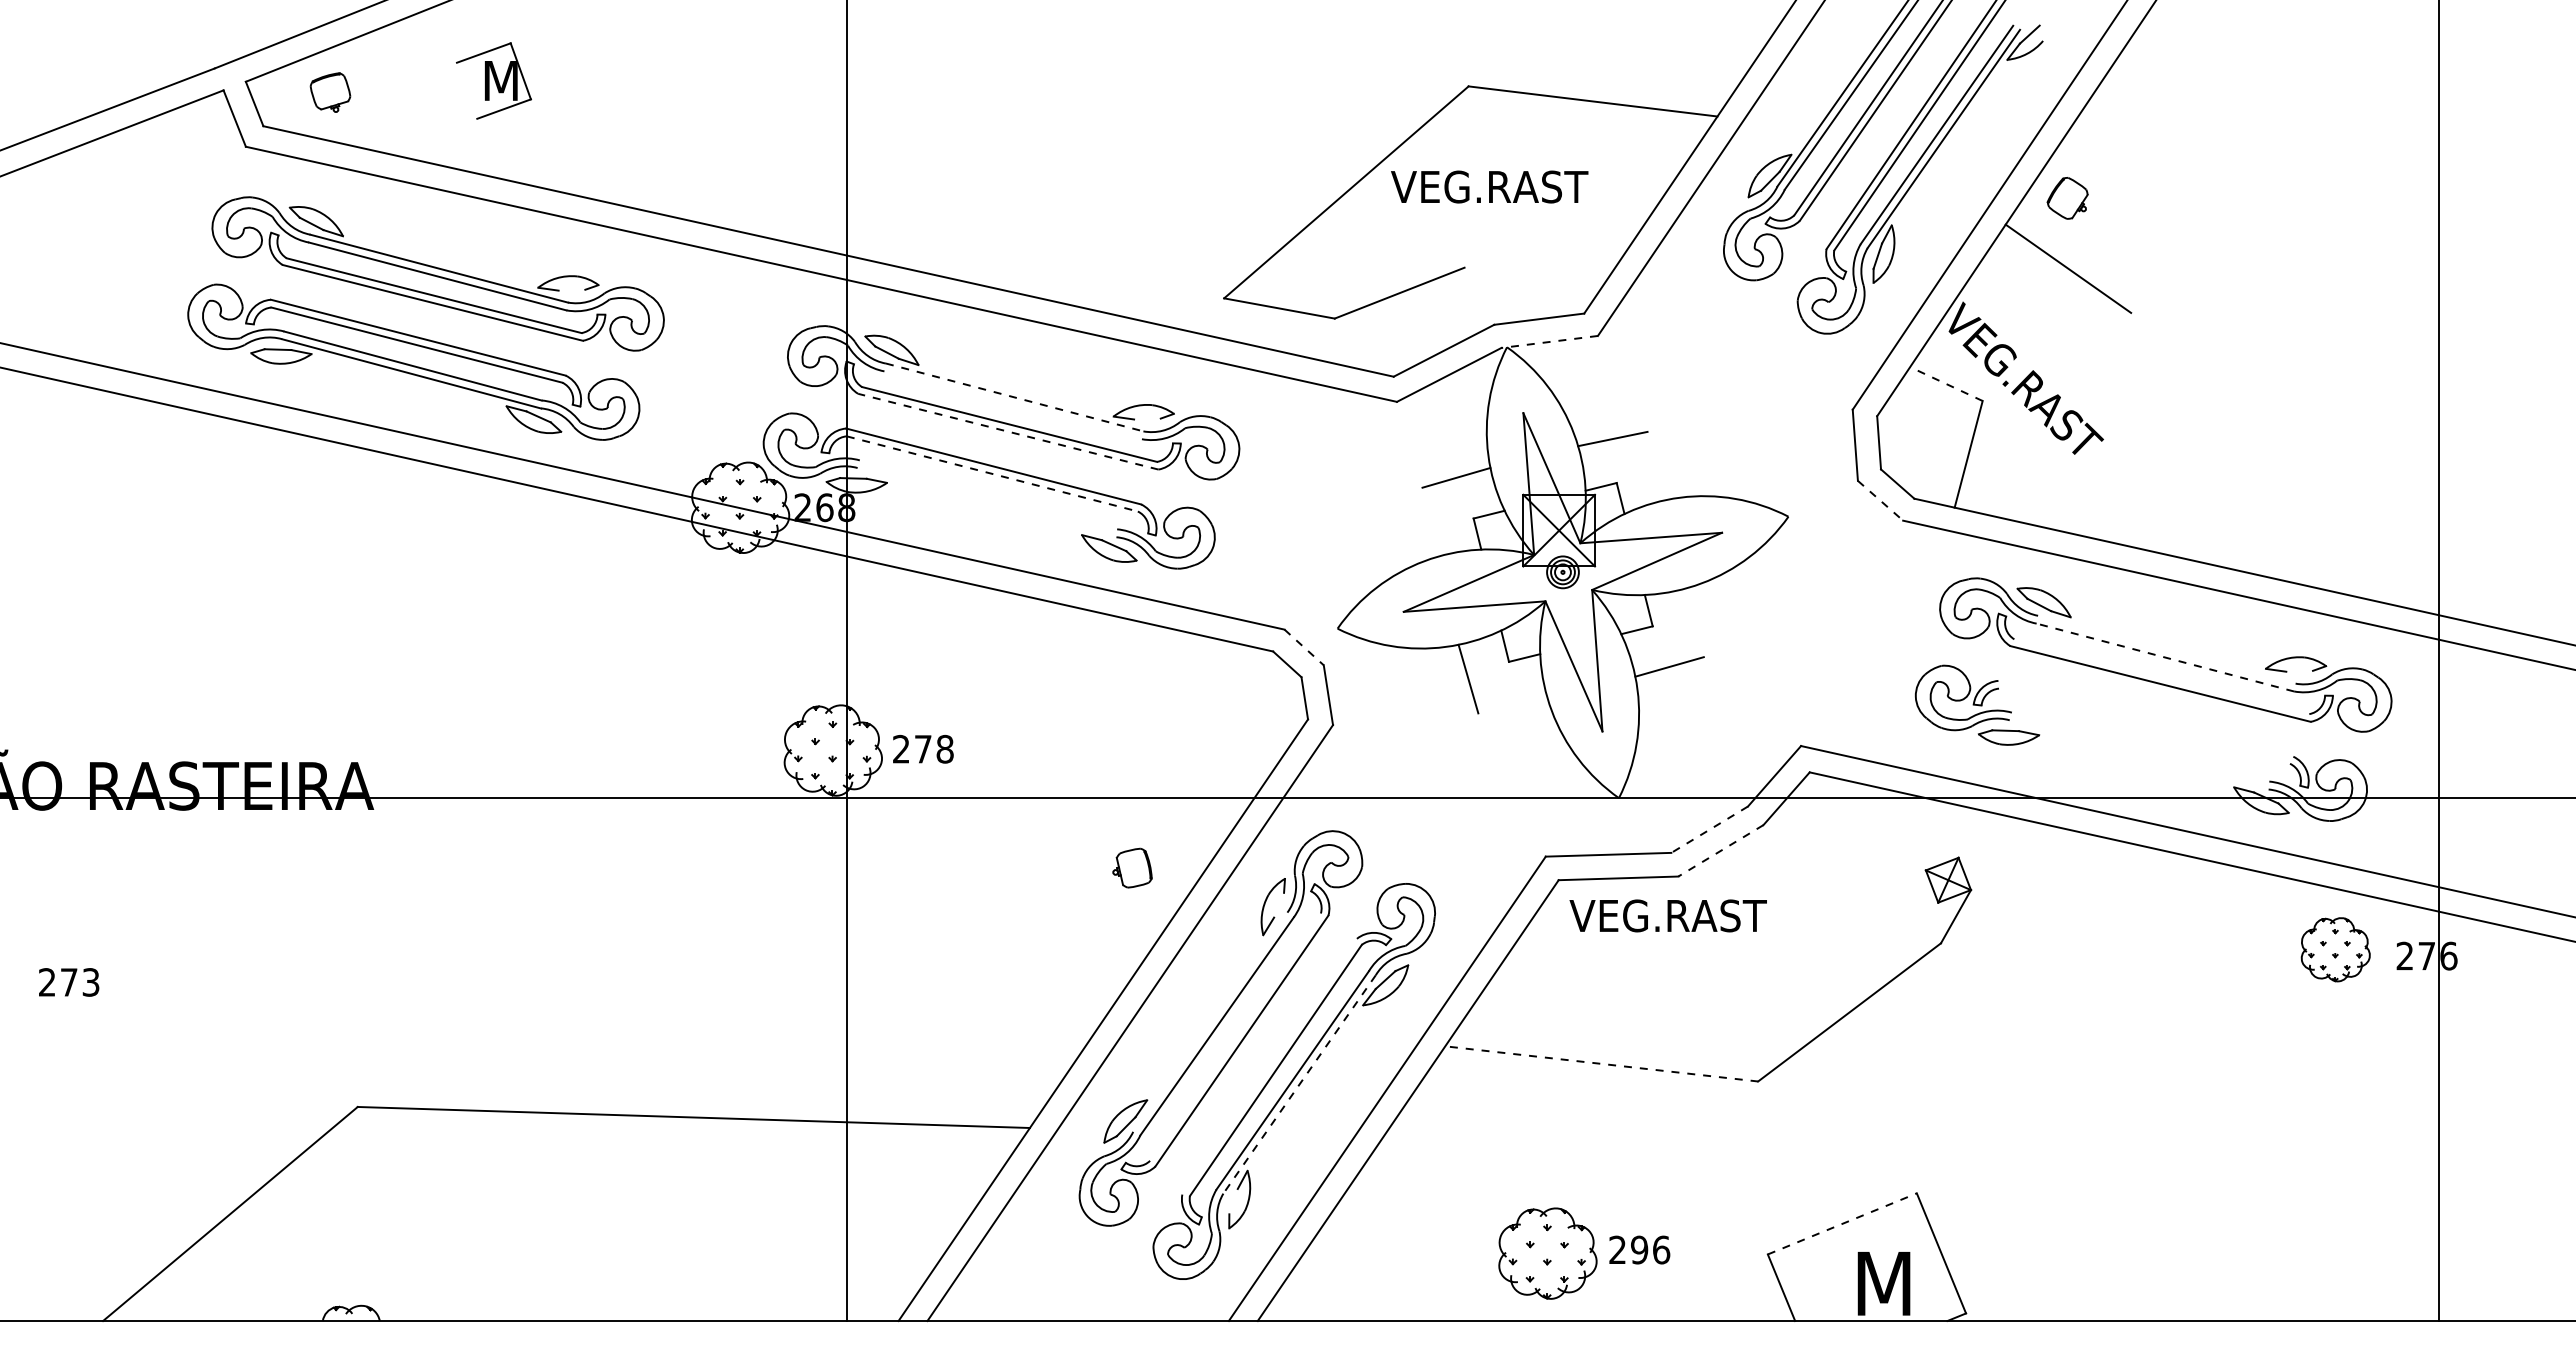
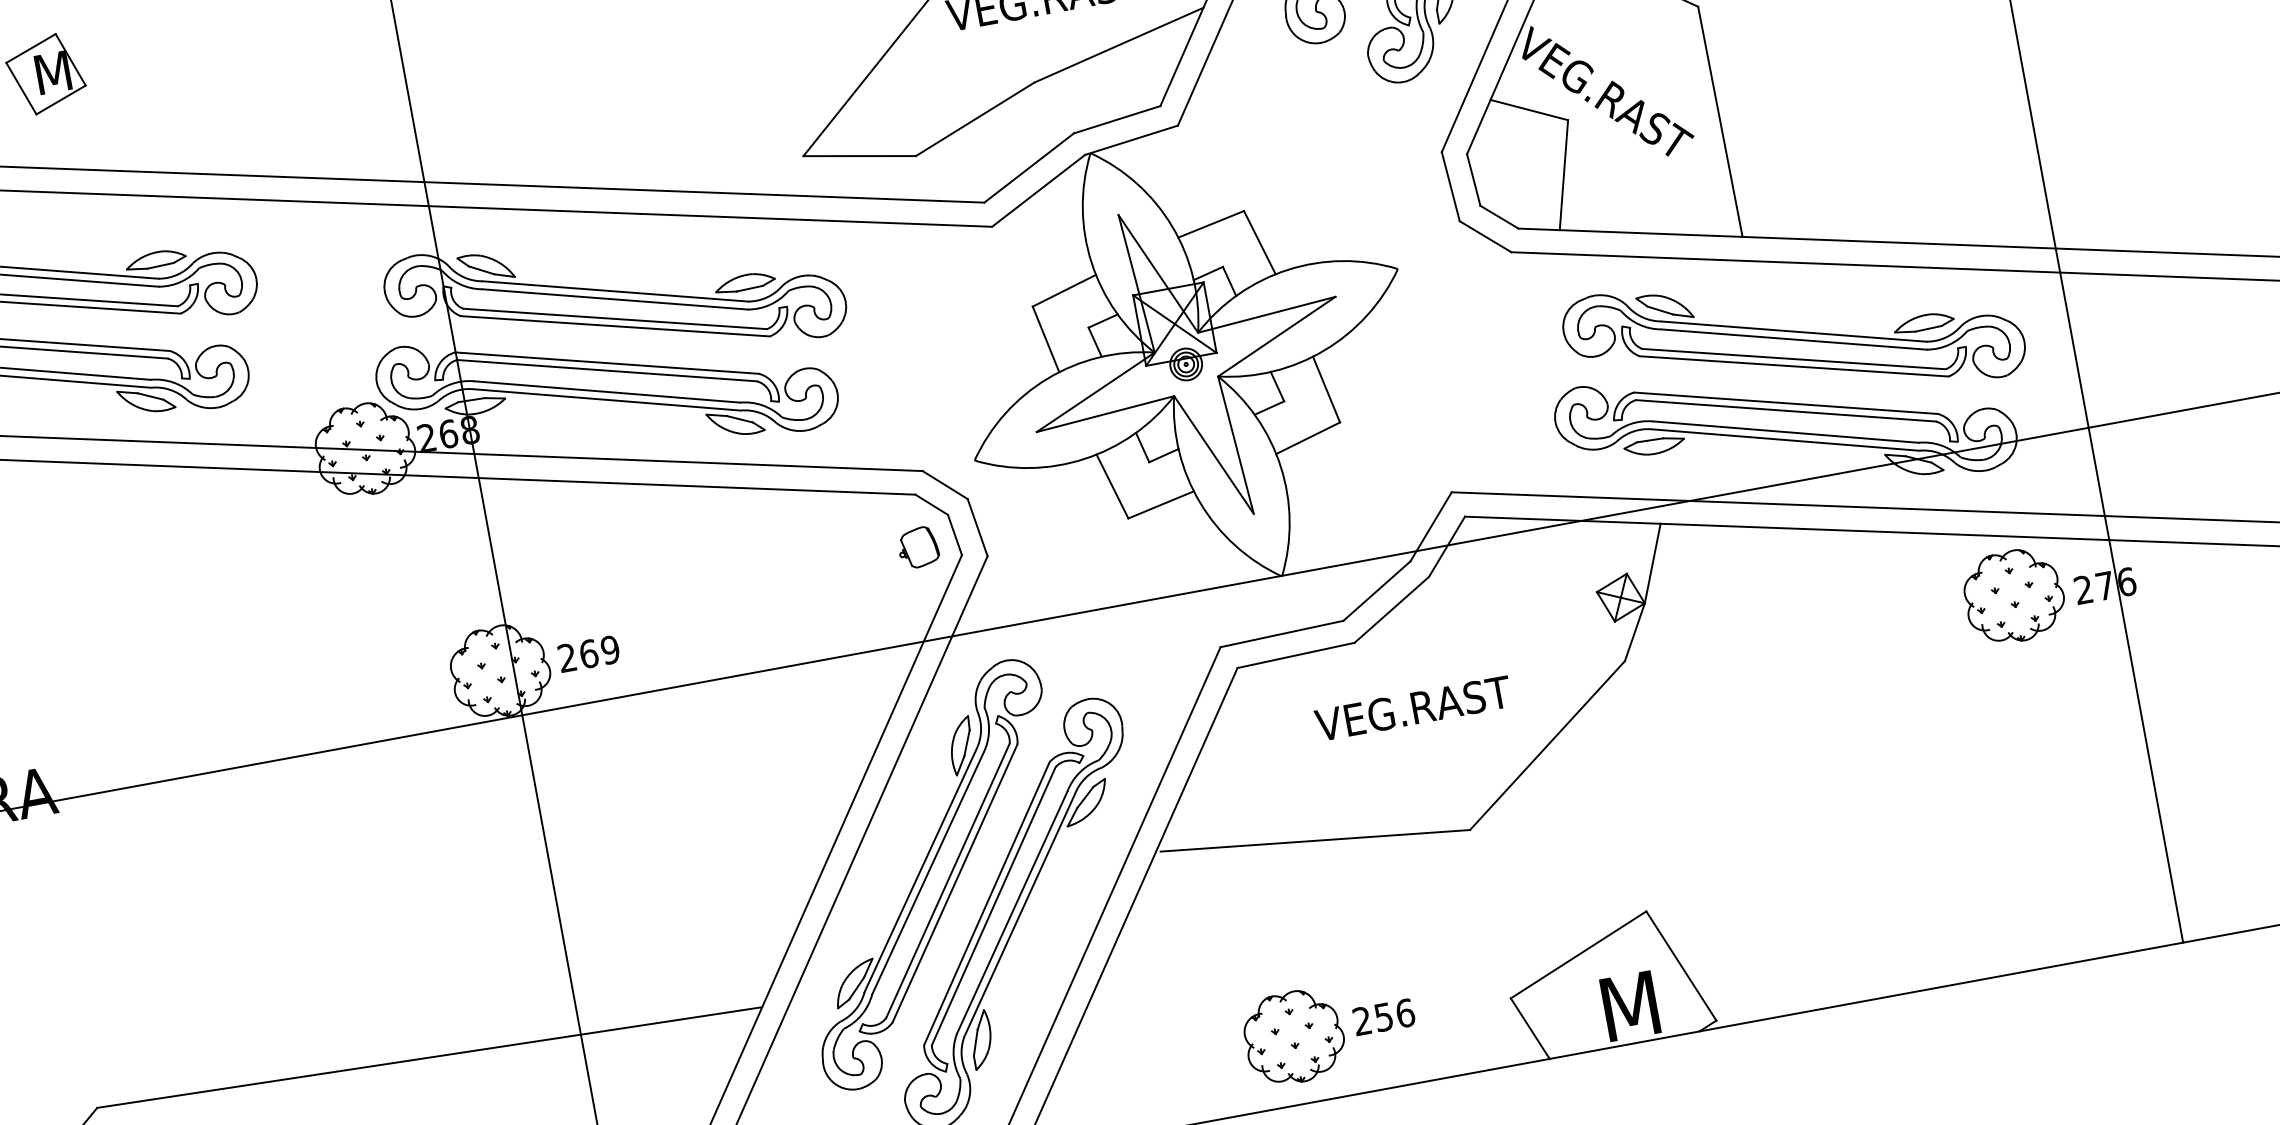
line: (466, 90) -> (20, 88), added
line: (1554, 245) -> (1118, 44), added
line: (571, 289) -> (159, 265), added
line: (1549, 341) -> (1131, 139), dashed -> solid
line: (1945, 383) -> (1528, 109), dashed -> solid
line: (1015, 397) -> (616, 291), dashed -> solid
line: (1012, 405) -> (614, 299), added
line: (1147, 418) -> (749, 288), added
line: (2132, 429) -> (1720, 121), added
line: (1008, 431) -> (615, 326), dashed -> solid
line: (1657, 465) -> (1259, 242), added
line: (992, 474) -> (607, 371), dashed -> solid
line: (988, 494) -> (607, 391), added
line: (1880, 501) -> (1485, 237), dashed -> solid
line: (986, 502) -> (606, 399), added
line: (1429, 522) -> (1045, 339), added
line: (1696, 622) -> (1326, 389), added
line: (1304, 647) -> (945, 485), dashed -> solid
line: (2166, 649) -> (1793, 331), added
line: (2164, 657) -> (1793, 339), dashed -> solid
line: (2299, 670) -> (1928, 328), added
line: (2161, 676) -> (1793, 358), added
line: (1512, 705) -> (1160, 504), added
line: (2145, 718) -> (1785, 403), added
line: (2144, 725) -> (1785, 410), added
line: (2140, 746) -> (1785, 431), added
text: (933, 748) -> (598, 651), 278 -> 269
line: (2138, 754) -> (1785, 439), added
line: (1709, 829) -> (1376, 590), dashed -> solid
line: (1720, 850) -> (1391, 609), dashed -> solid
line: (1985, 852) -> (1652, 563), added
part: (1132, 867) -> (918, 546), moved
line: (1279, 904) -> (967, 742), added
text: (1667, 915) -> (1412, 708), moved
part: (2335, 949) -> (2014, 595), size x1.43
line: (1210, 1021) -> (920, 869), added
line: (1235, 1036) -> (947, 880), added
line: (1604, 1064) -> (1315, 841), dashed -> solid
line: (1269, 1066) -> (986, 903), added
line: (1299, 1084) -> (1019, 915), dashed -> solid
line: (1233, 1201) -> (975, 1042), added
line: (1842, 1223) -> (1578, 954), dashed -> solid
text: (1639, 1249) -> (1383, 1016), 296 -> 256

